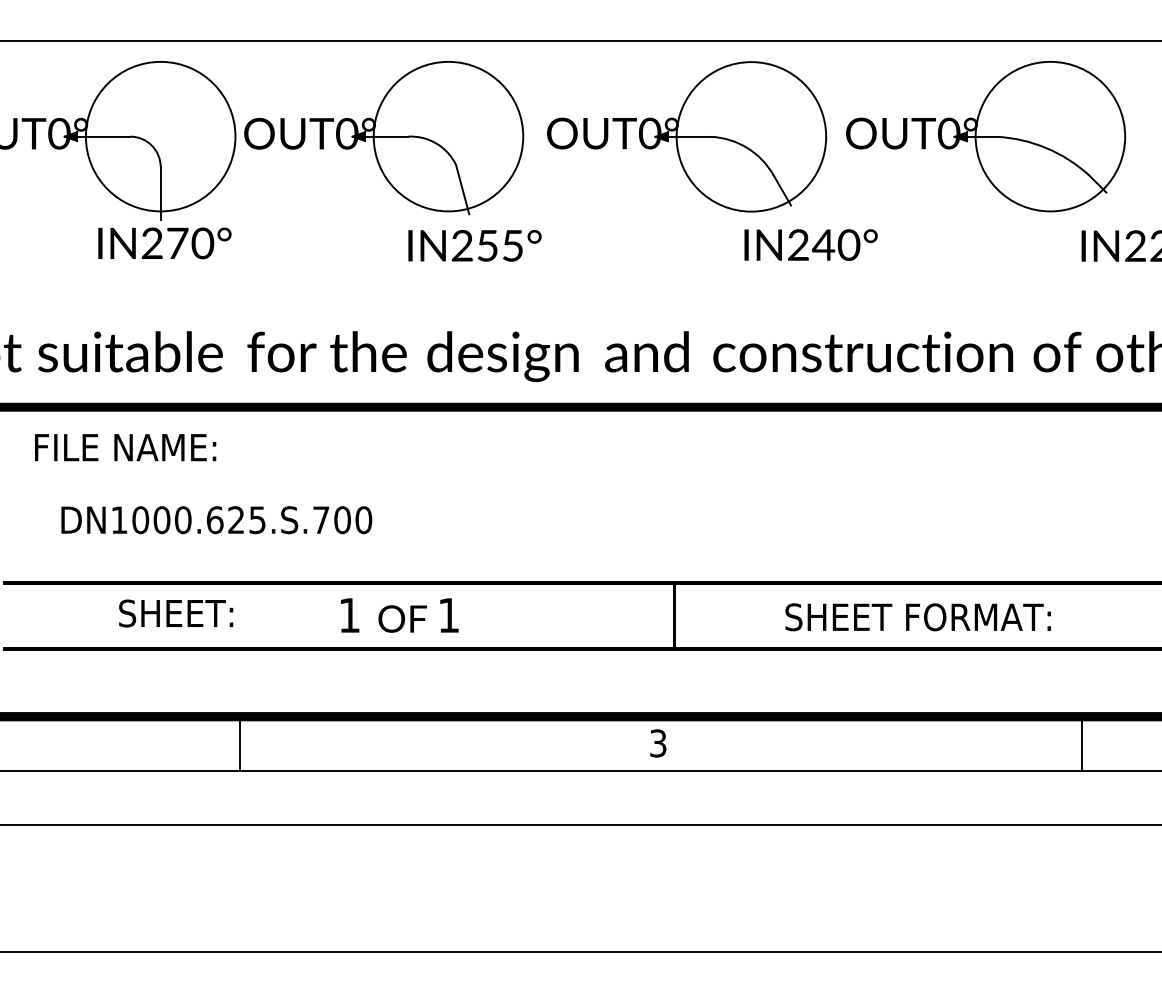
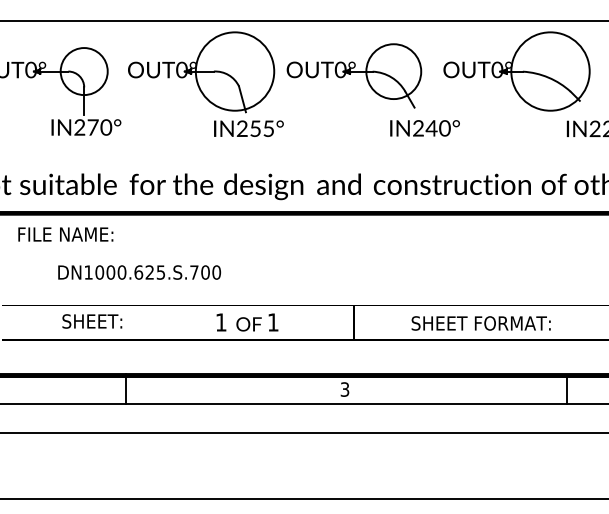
circle: (161, 136) -> (84, 71), size x0.6
circle: (750, 136) -> (393, 71), size x0.7
text: (216, 520) -> (139, 272), moved
text: (399, 615) -> (247, 322), moved

